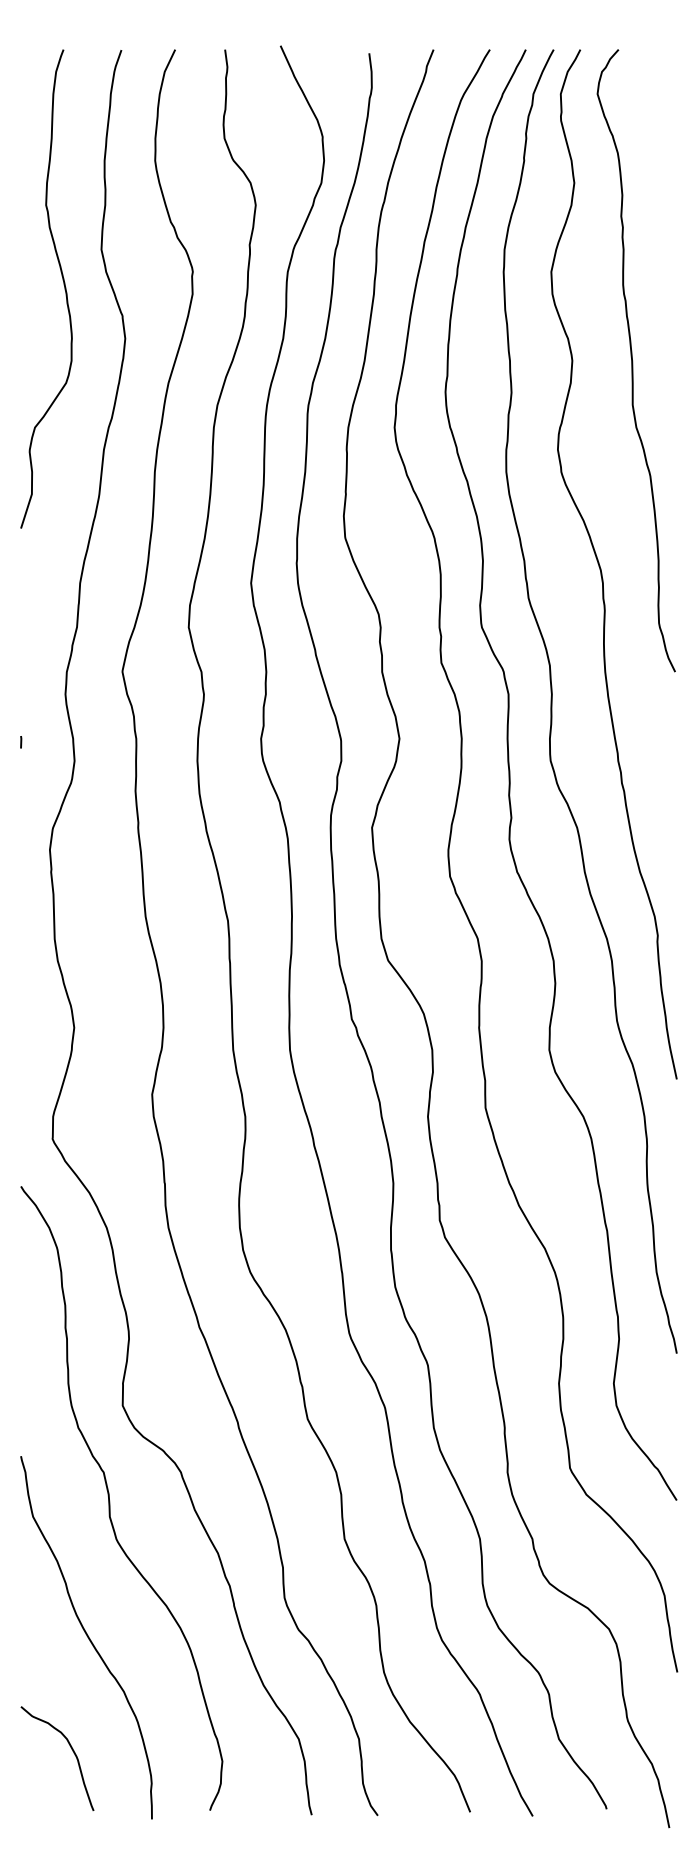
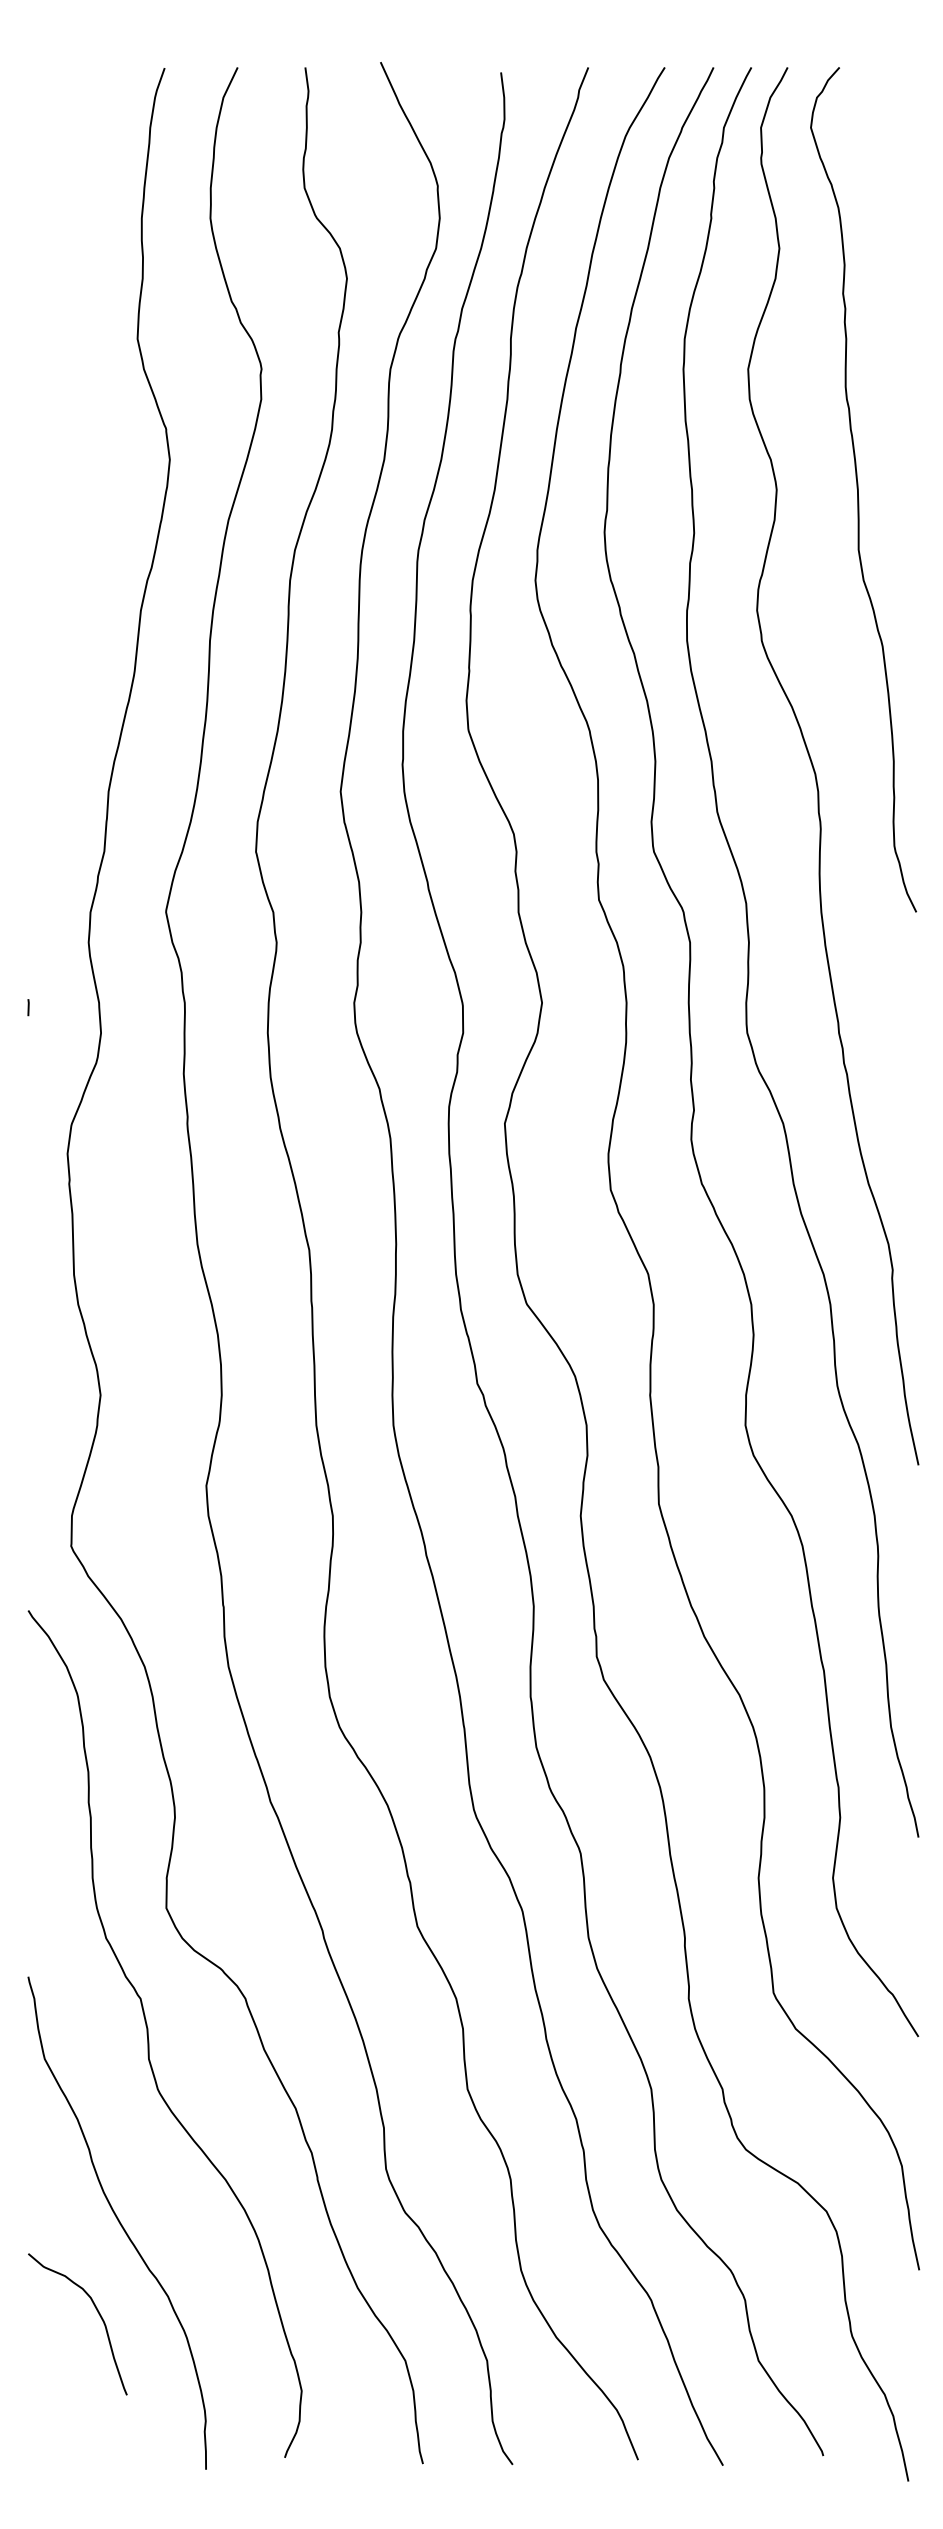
curve: (63, 285) -> (86, 387), removed
curve: (72, 1751) -> (98, 2314), moved

